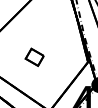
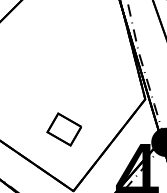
part: (34, 56) -> (63, 127), moved

